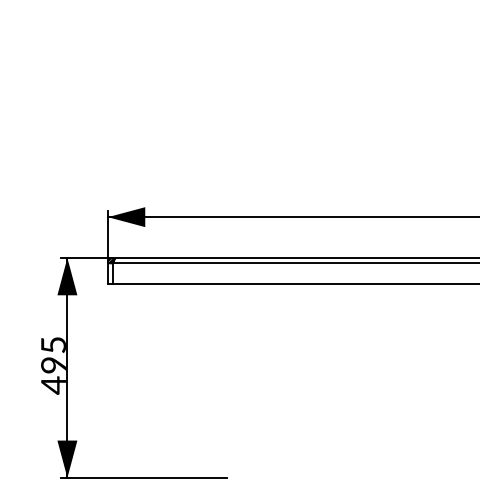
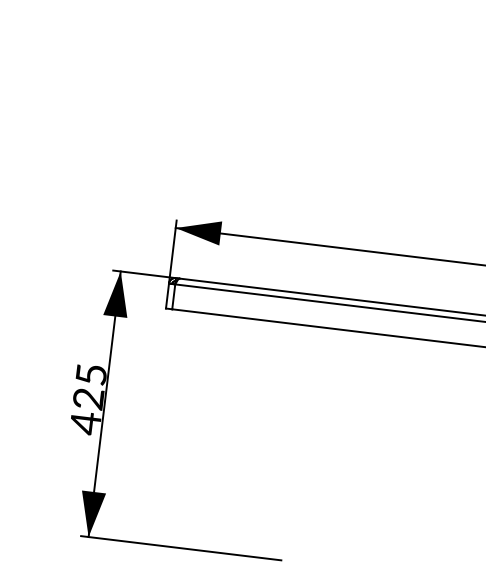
text: (53, 365) -> (88, 399), 495 -> 425

